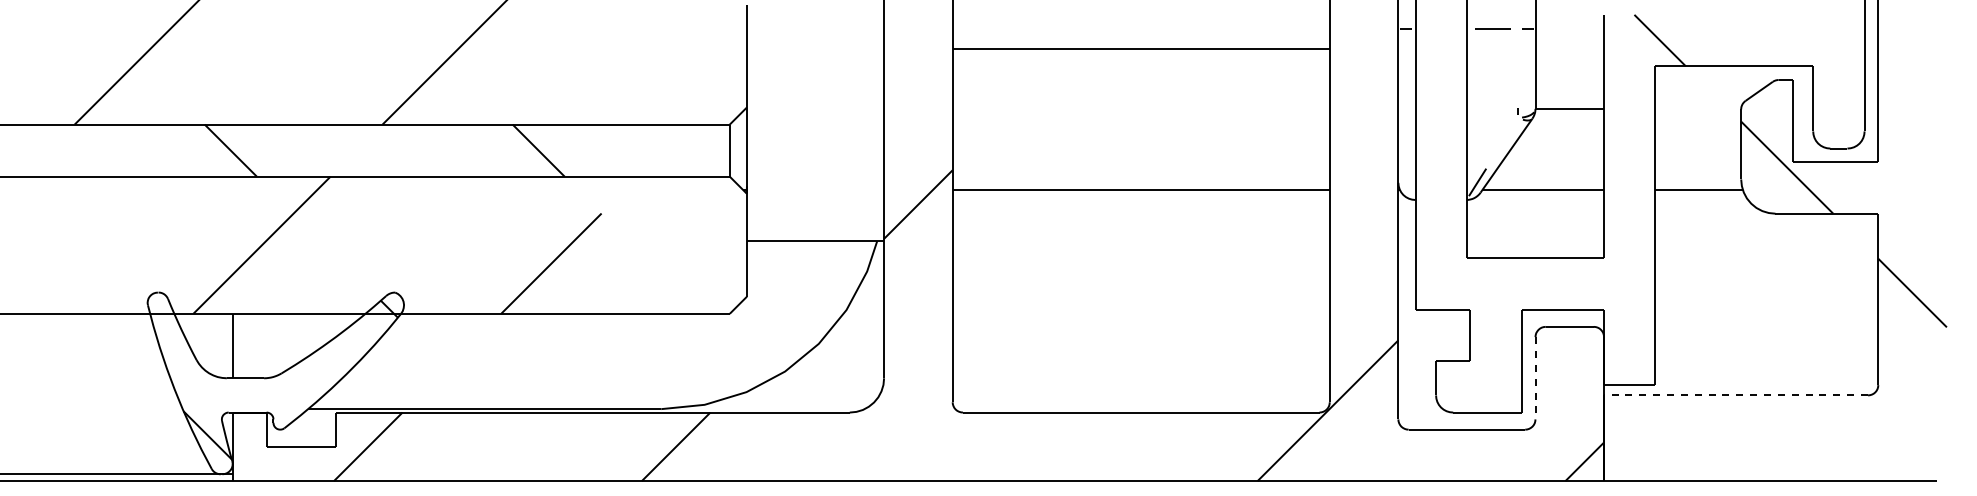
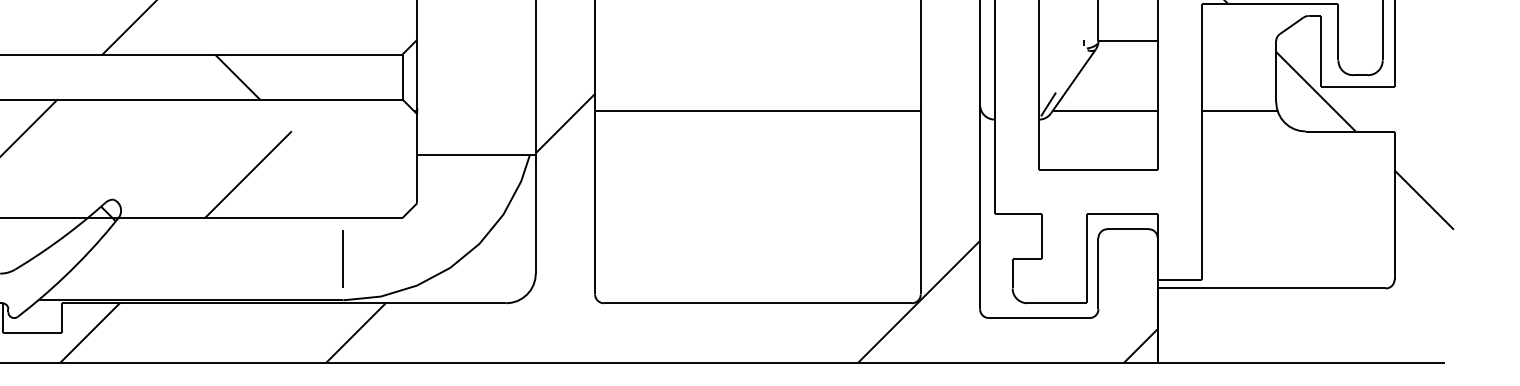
line: (660, 361) -> (342, 259), added
line: (1535, 378) -> (1098, 273), dashed -> solid
line: (1736, 395) -> (1272, 288), dashed -> solid

